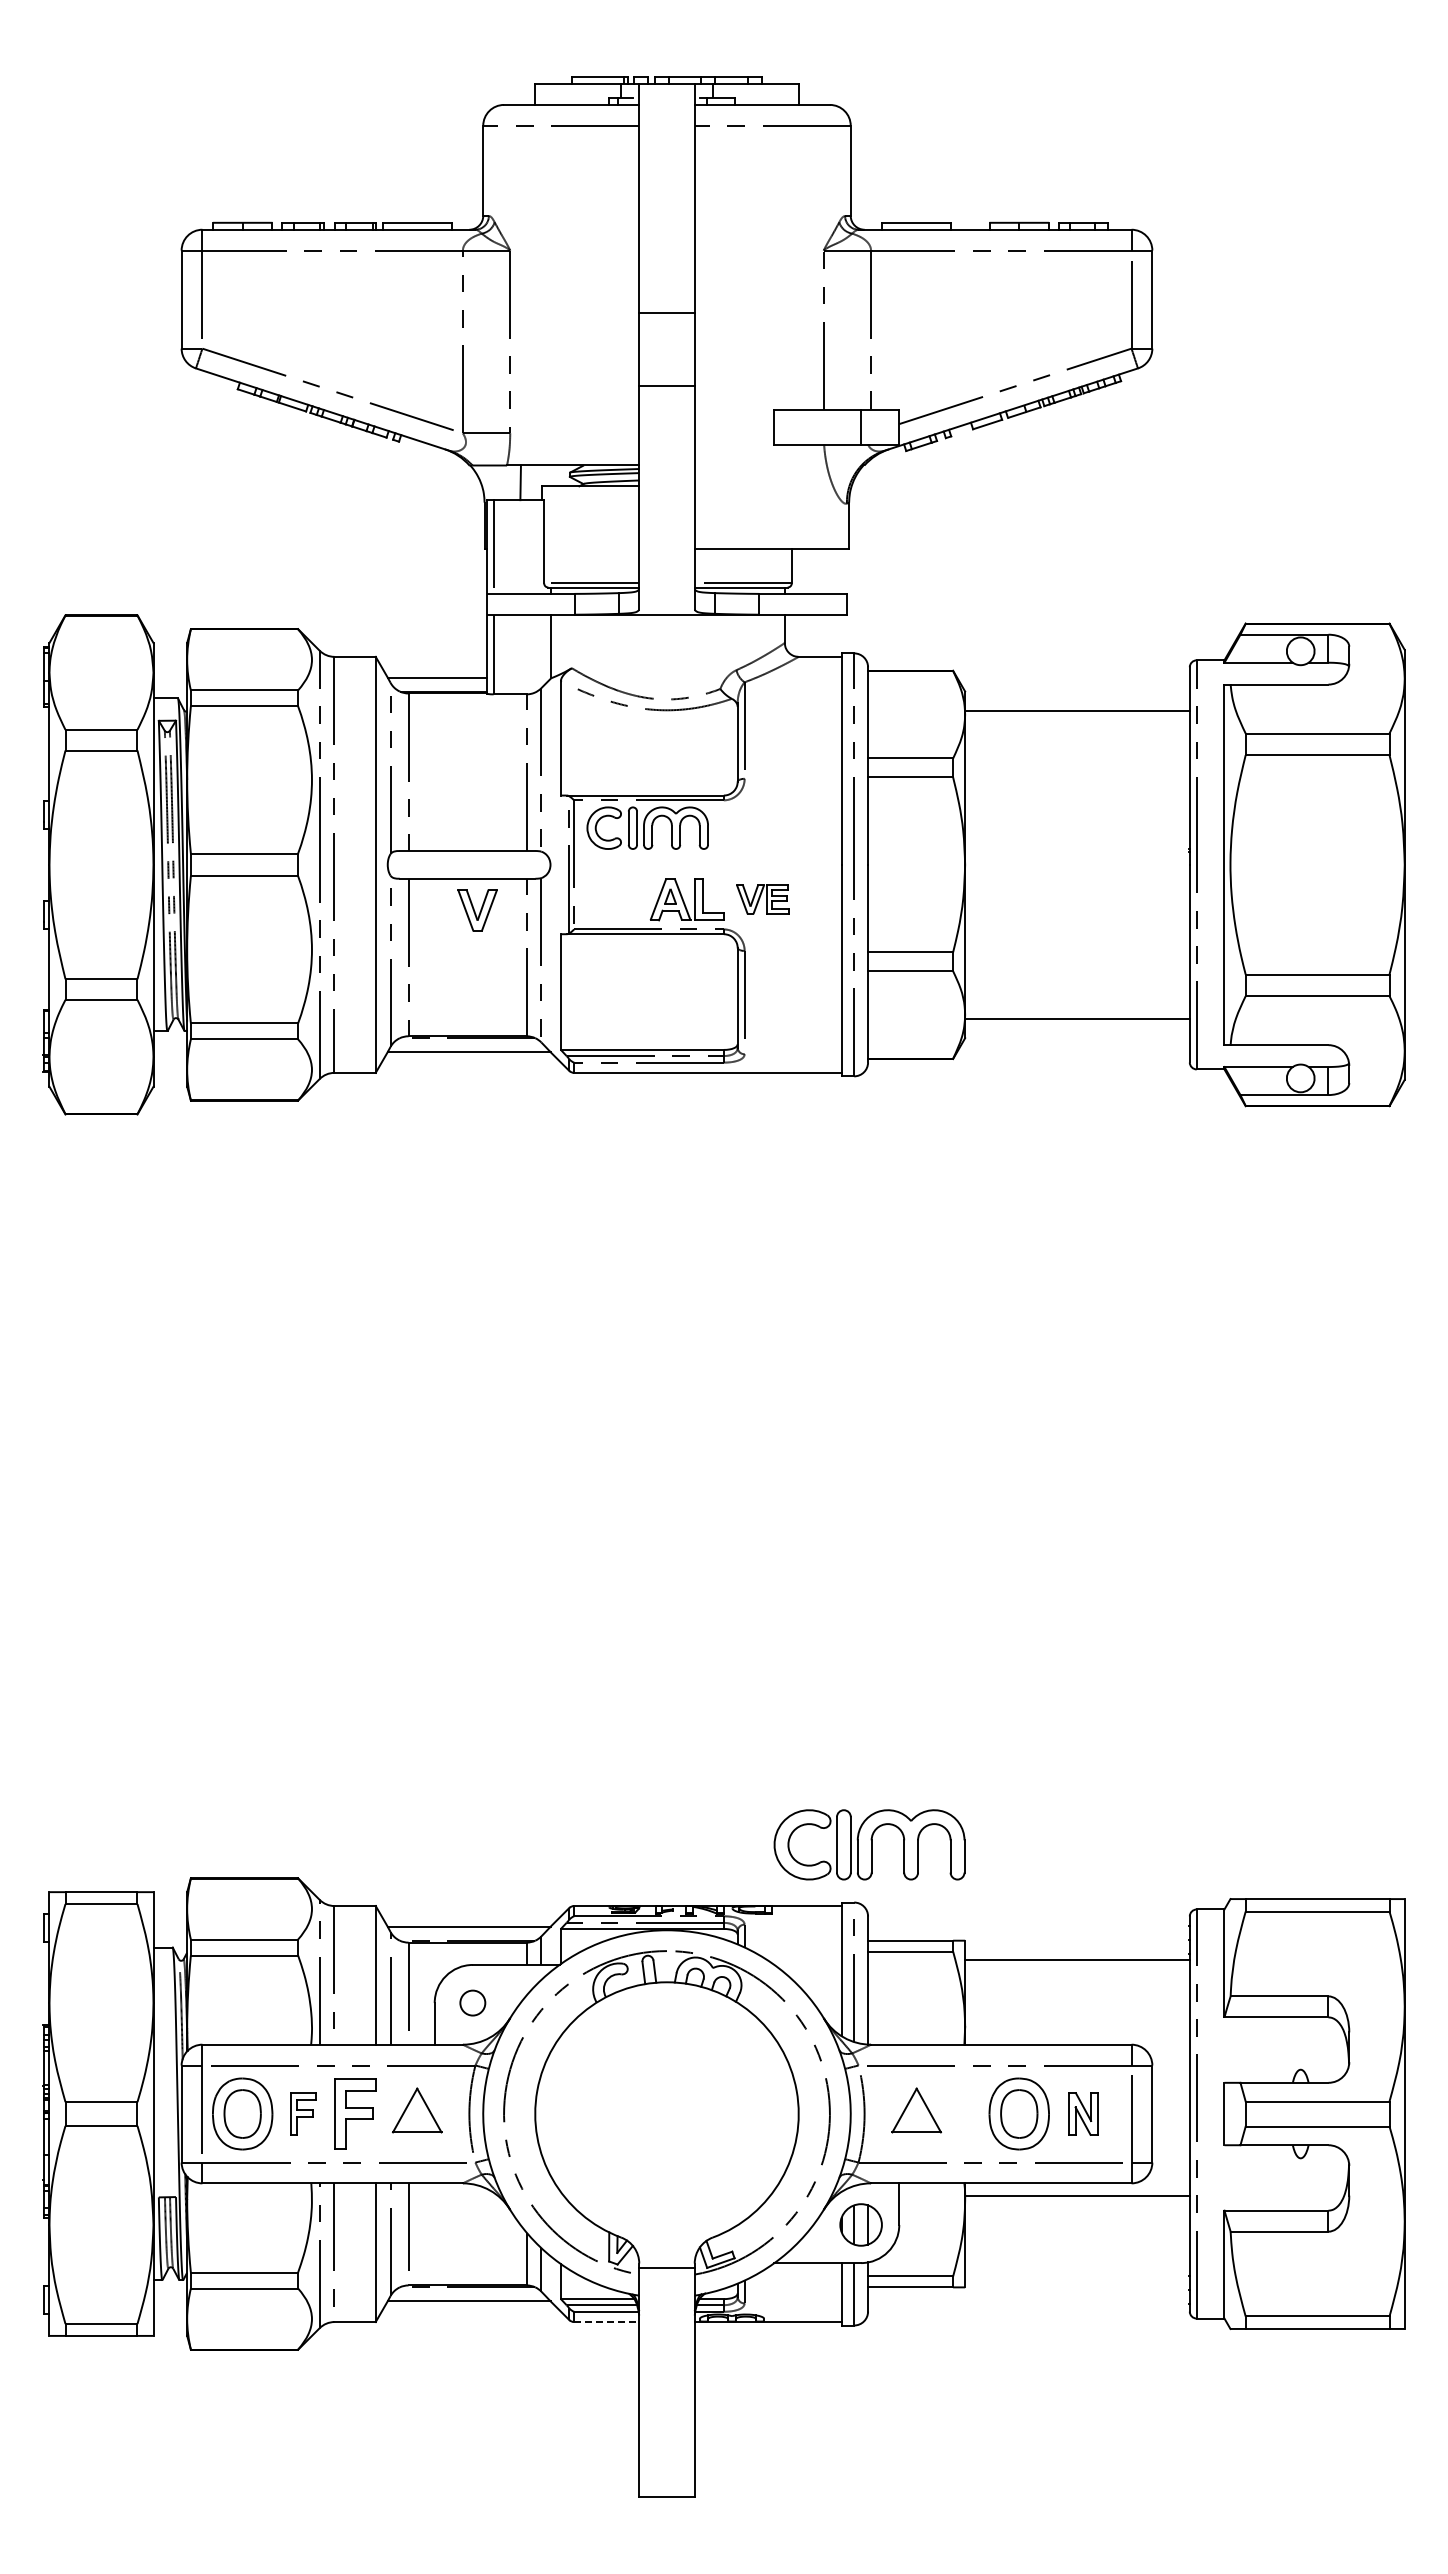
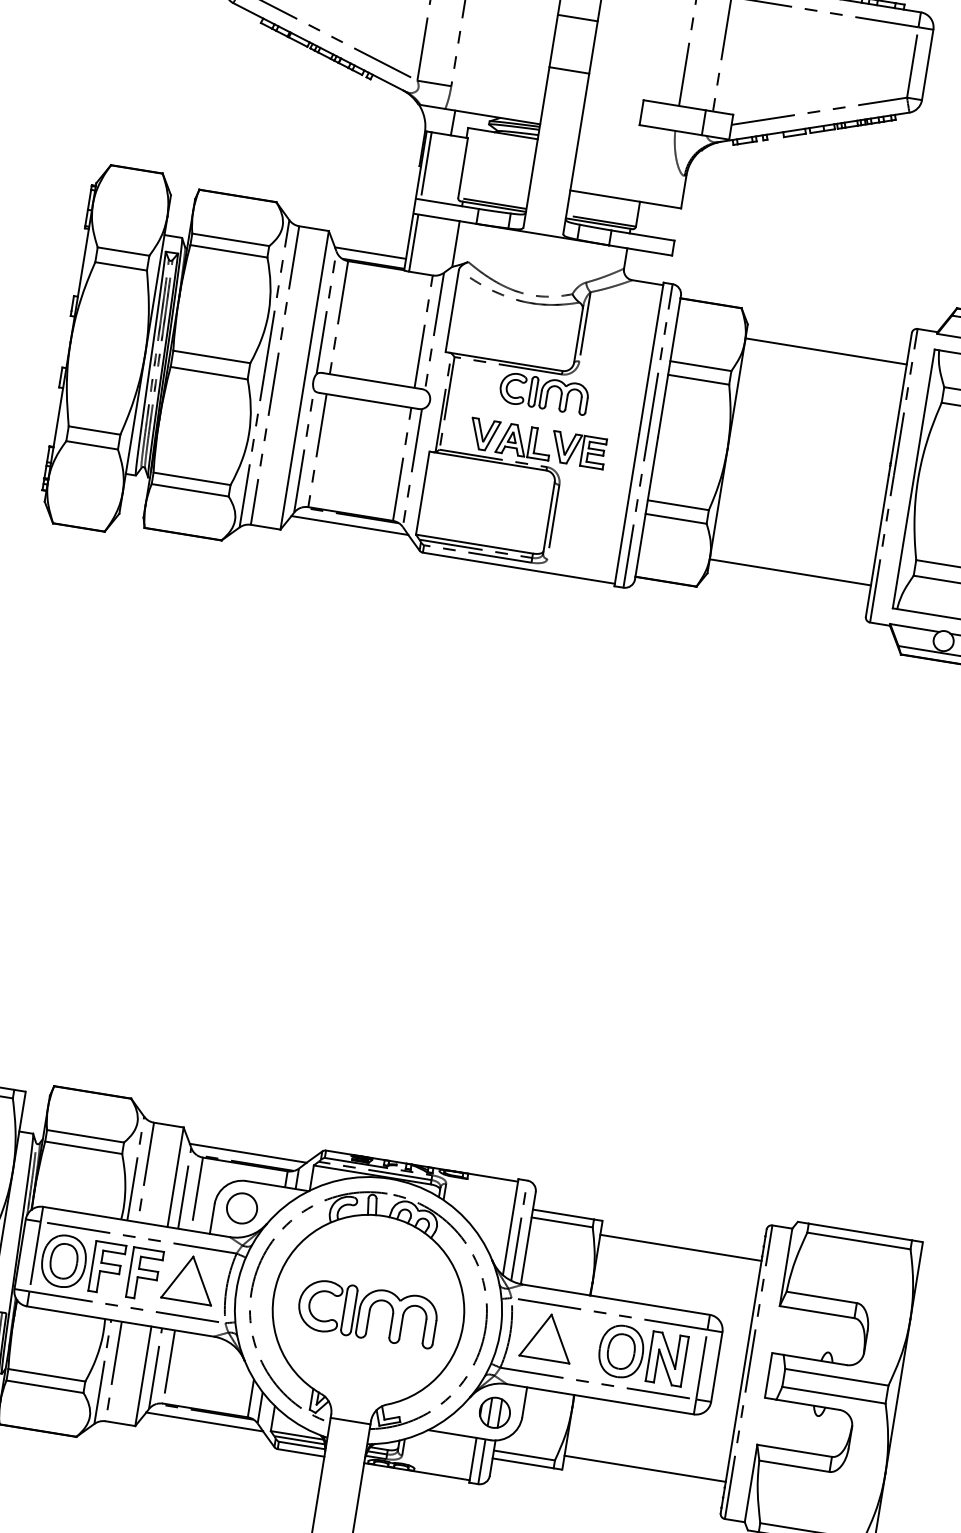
part: (647, 827) -> (543, 393), moved
part: (762, 899) -> (578, 450), size x1.43
part: (477, 910) -> (484, 434), moved
part: (869, 1844) -> (367, 1313), moved
circle: (472, 2002) -> (241, 1207), size x1.67
part: (416, 2110) -> (189, 1278), size x1.43
part: (916, 2110) -> (547, 1337), size x1.43
part: (302, 2113) -> (106, 1267), size x1.67
part: (1083, 2113) -> (667, 1358), size x1.67
line: (1077, 2195) -> (645, 1468), moved
line: (606, 2322) -> (300, 1453), dashed -> solid

